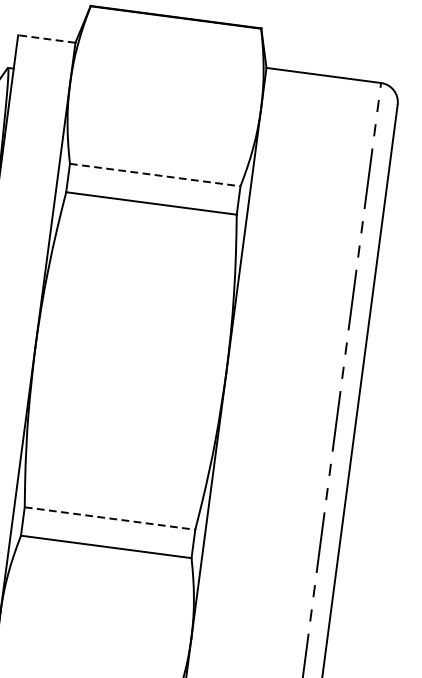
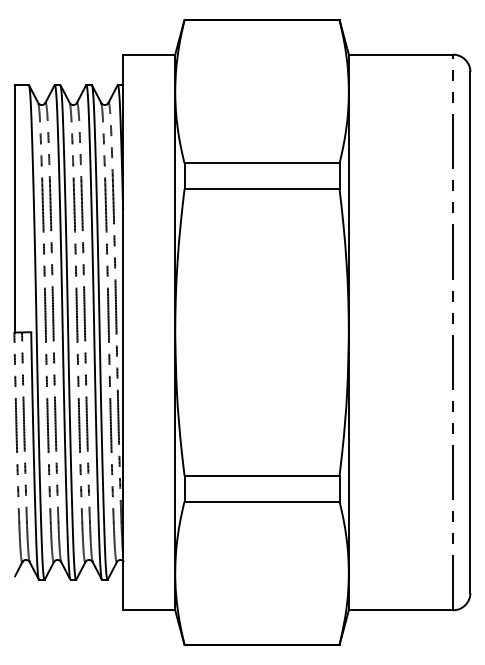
line: (46, 38) -> (148, 54), dashed -> solid
line: (155, 175) -> (262, 163), dashed -> solid
line: (110, 518) -> (262, 475), dashed -> solid

